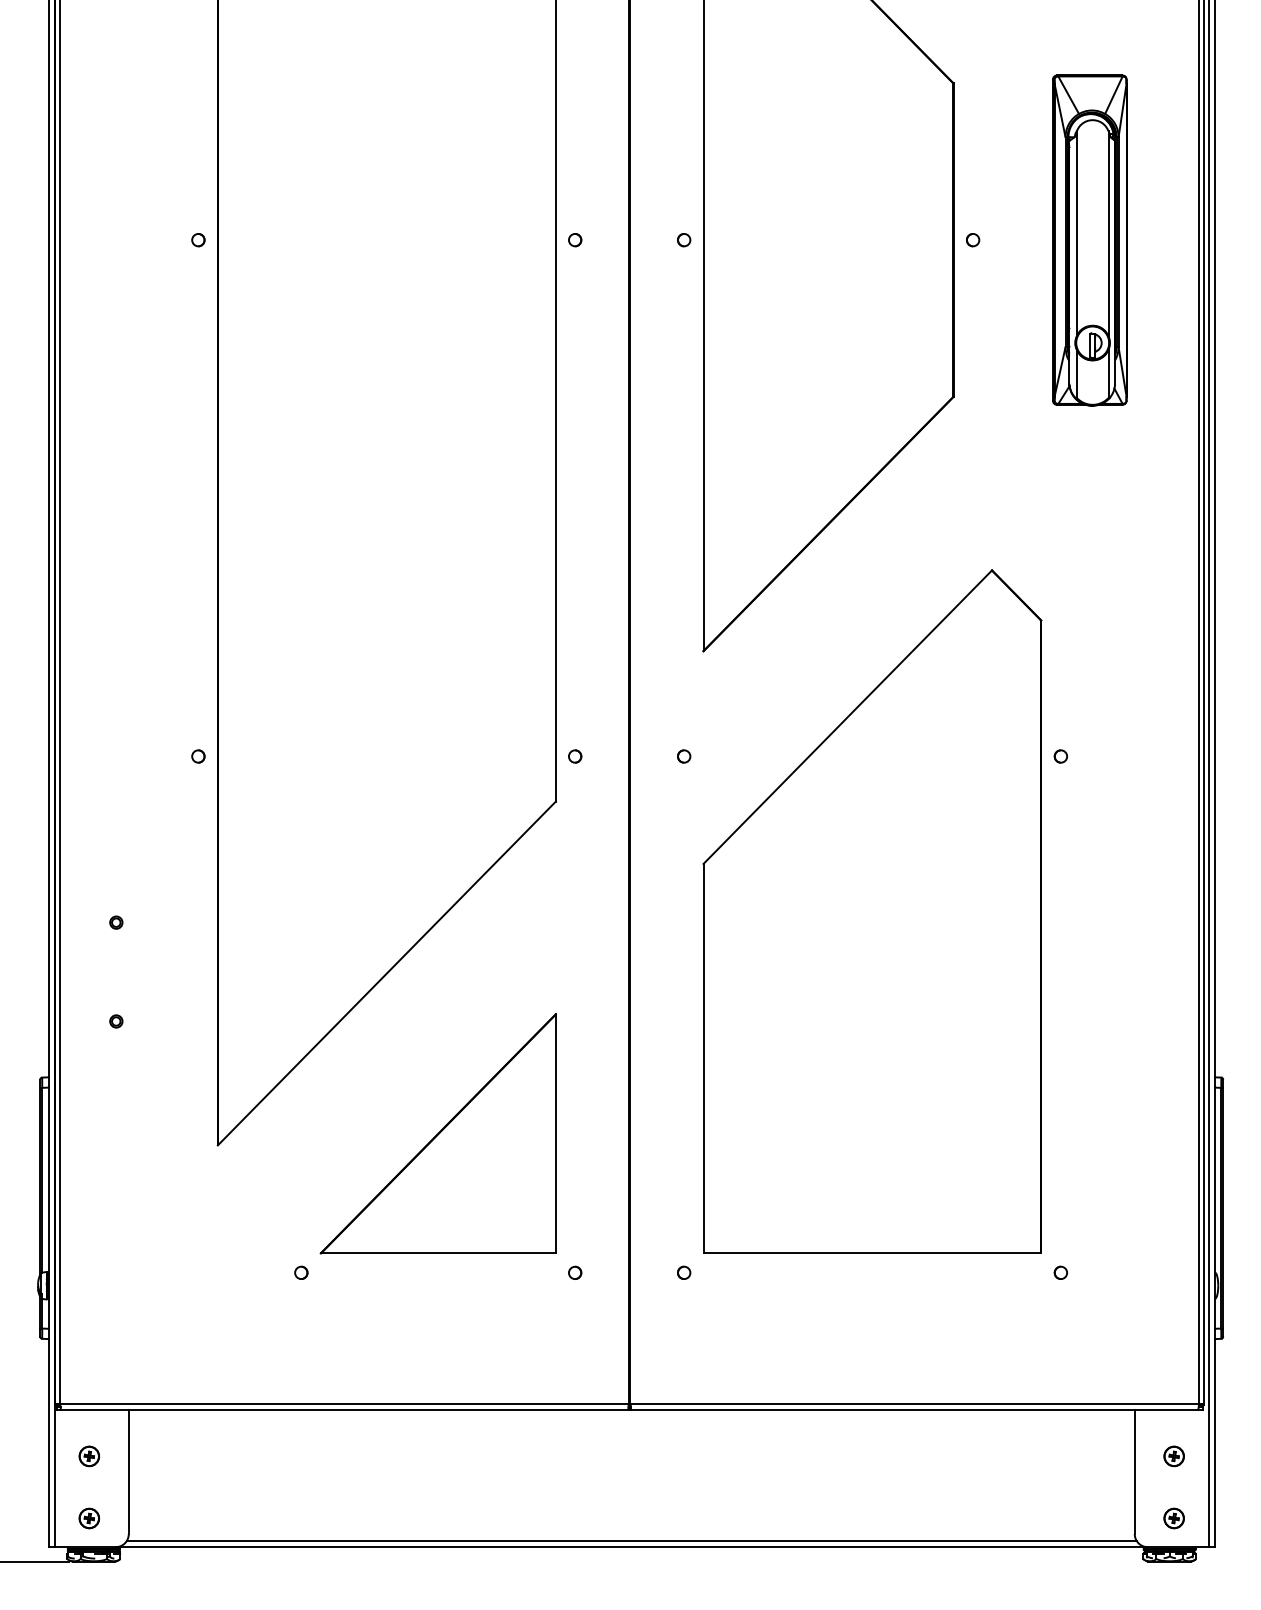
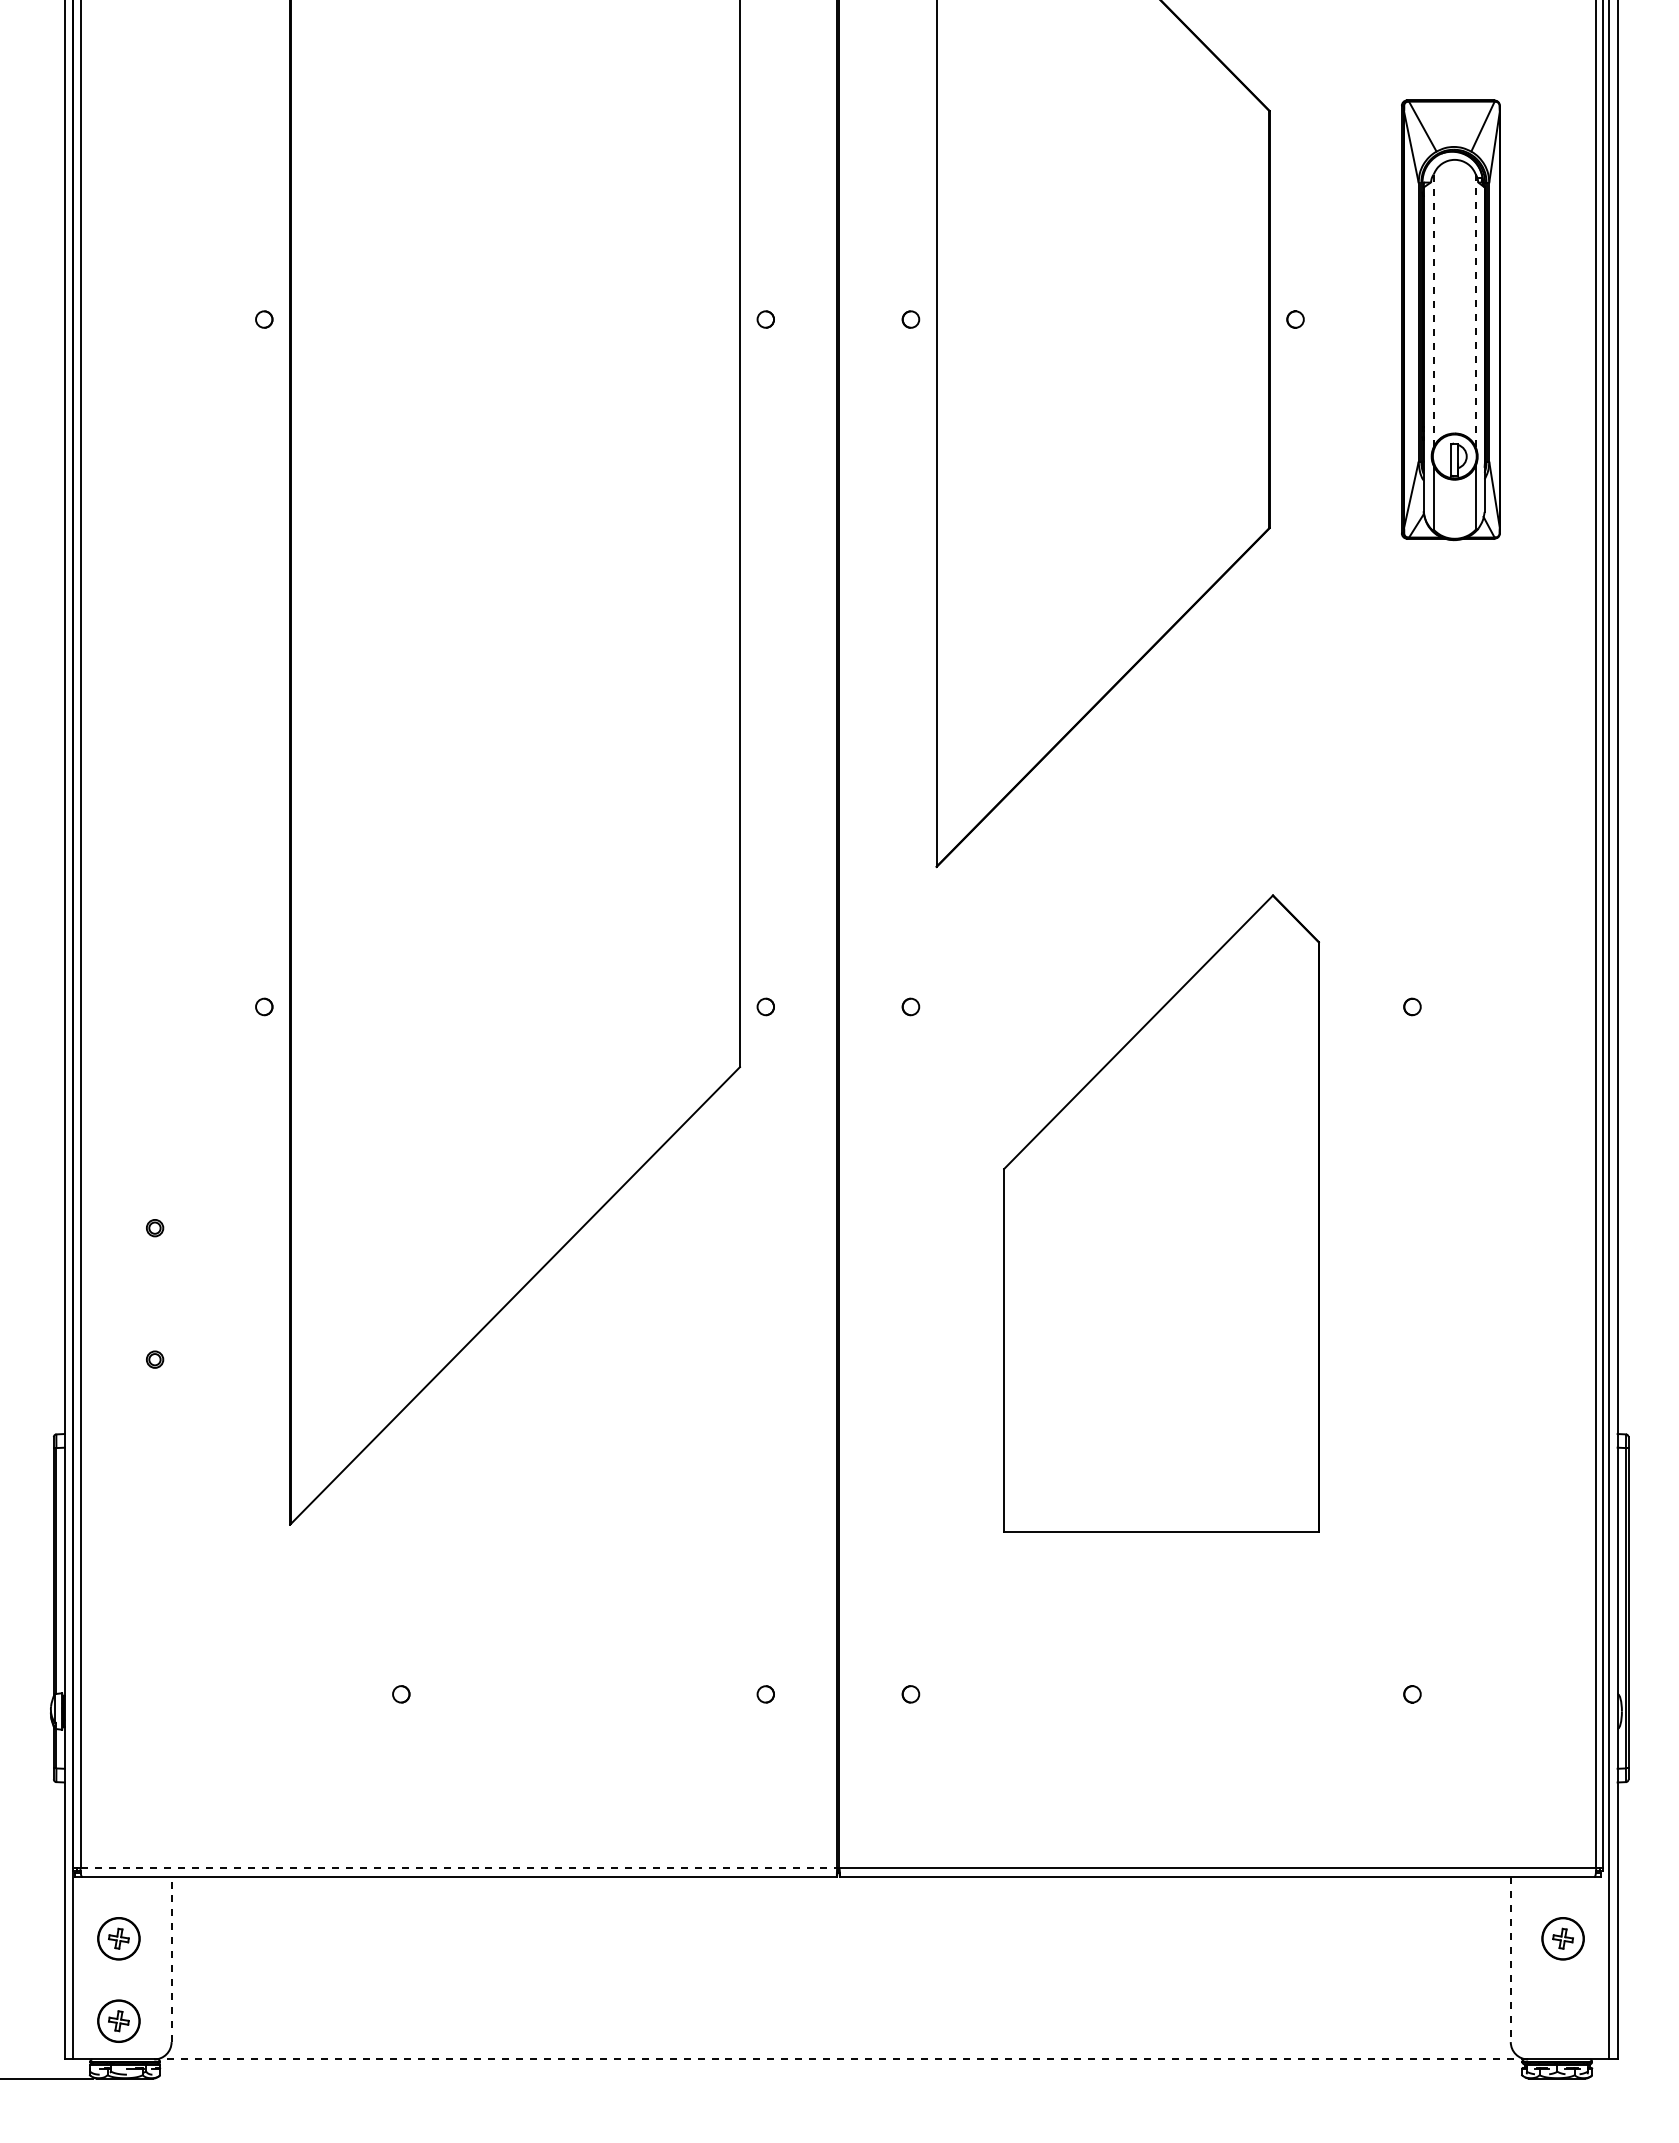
line: (1076, 233) -> (1433, 310), solid -> dashed
line: (1108, 234) -> (1475, 311), solid -> dashed
part: (872, 911) -> (1161, 1213), size x0.7
part: (438, 1134) -> (583, 1509), removed
line: (345, 1403) -> (459, 1868), solid -> dashed
part: (89, 1456) -> (119, 1938), size x1.6
part: (1174, 1456) -> (1563, 1938), size x1.6
line: (128, 1472) -> (171, 1959), solid -> dashed
line: (1134, 1472) -> (1510, 1959), solid -> dashed
part: (89, 1518) -> (119, 2021), size x1.6
part: (1174, 1518) -> (1563, 2021), removed
line: (632, 1541) -> (841, 2051), removed
line: (632, 1547) -> (841, 2059), solid -> dashed

